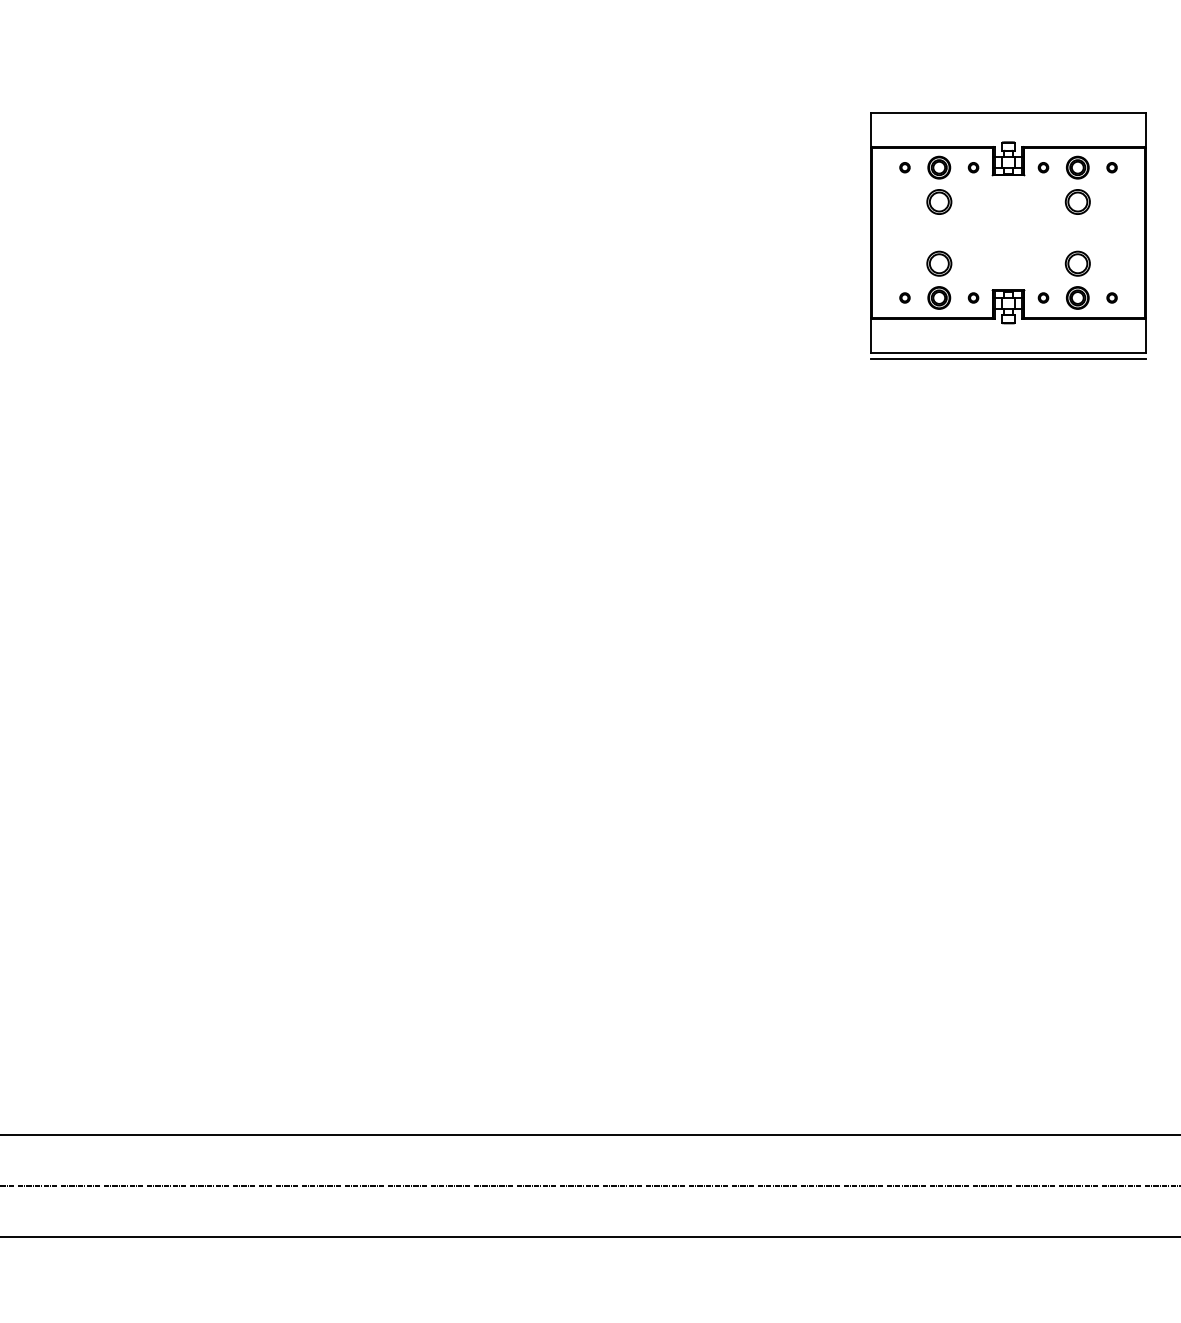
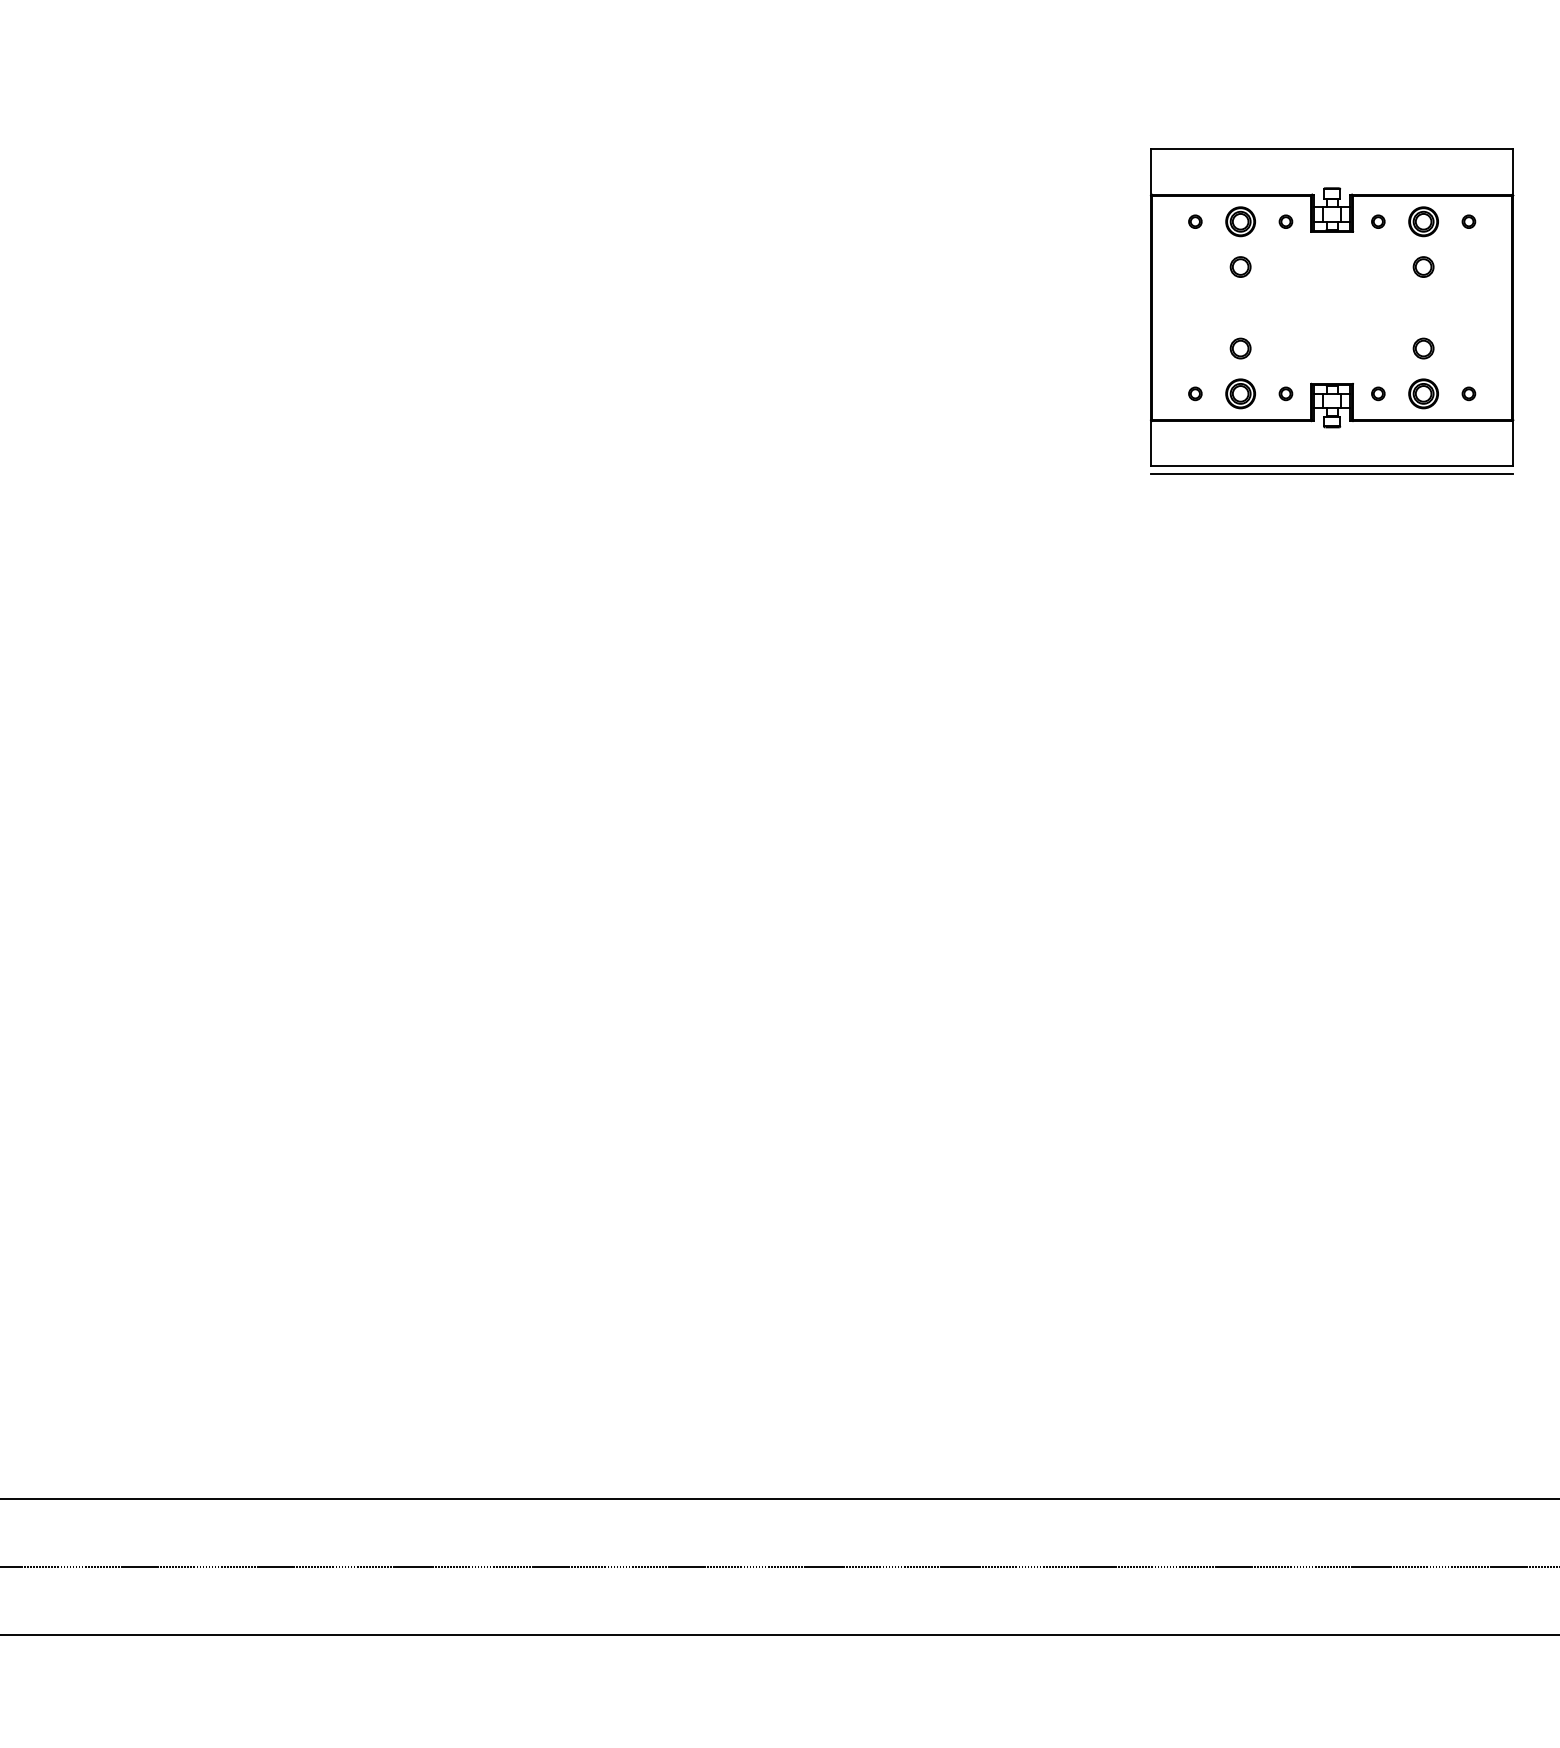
part: (939, 201) -> (1240, 266), size x0.62
part: (1077, 201) -> (1423, 266), size x0.62
part: (939, 263) -> (1240, 348), size x0.62
part: (1077, 263) -> (1423, 348), size x0.62

